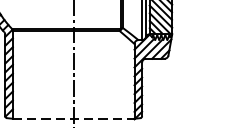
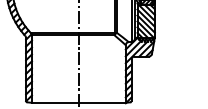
line: (73, 118) -> (78, 102), dashed -> solid

